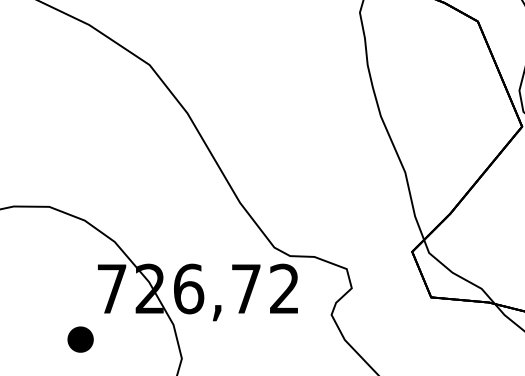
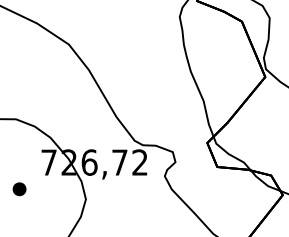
part: (80, 340) -> (19, 189), moved

